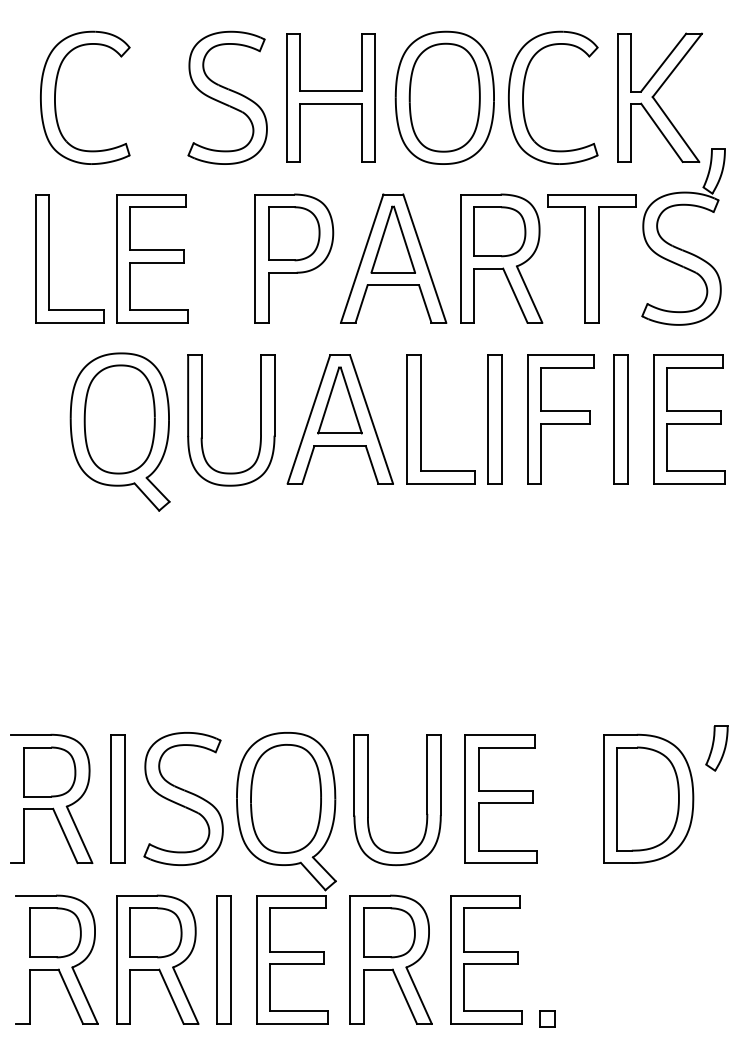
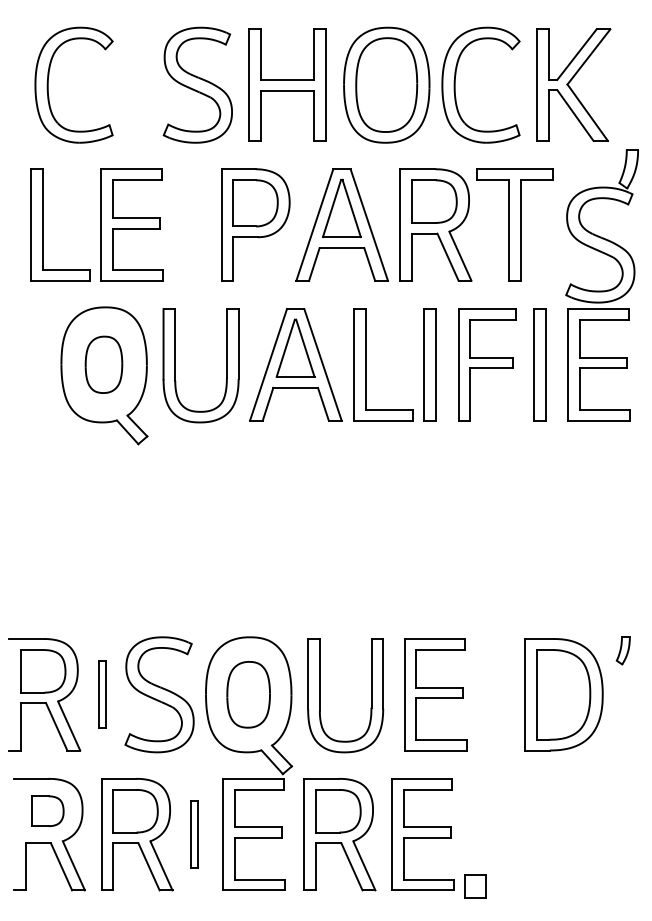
part: (678, 247) -> (597, 235), moved
part: (119, 419) -> (103, 364), size x0.6
part: (716, 748) -> (622, 650), size x0.7
part: (117, 798) -> (102, 694), size x0.6
part: (285, 798) -> (248, 694), size x0.7
part: (55, 932) -> (48, 810), size x0.7
part: (223, 959) -> (194, 834), size x0.6
part: (547, 1018) -> (475, 885), size x1.6

